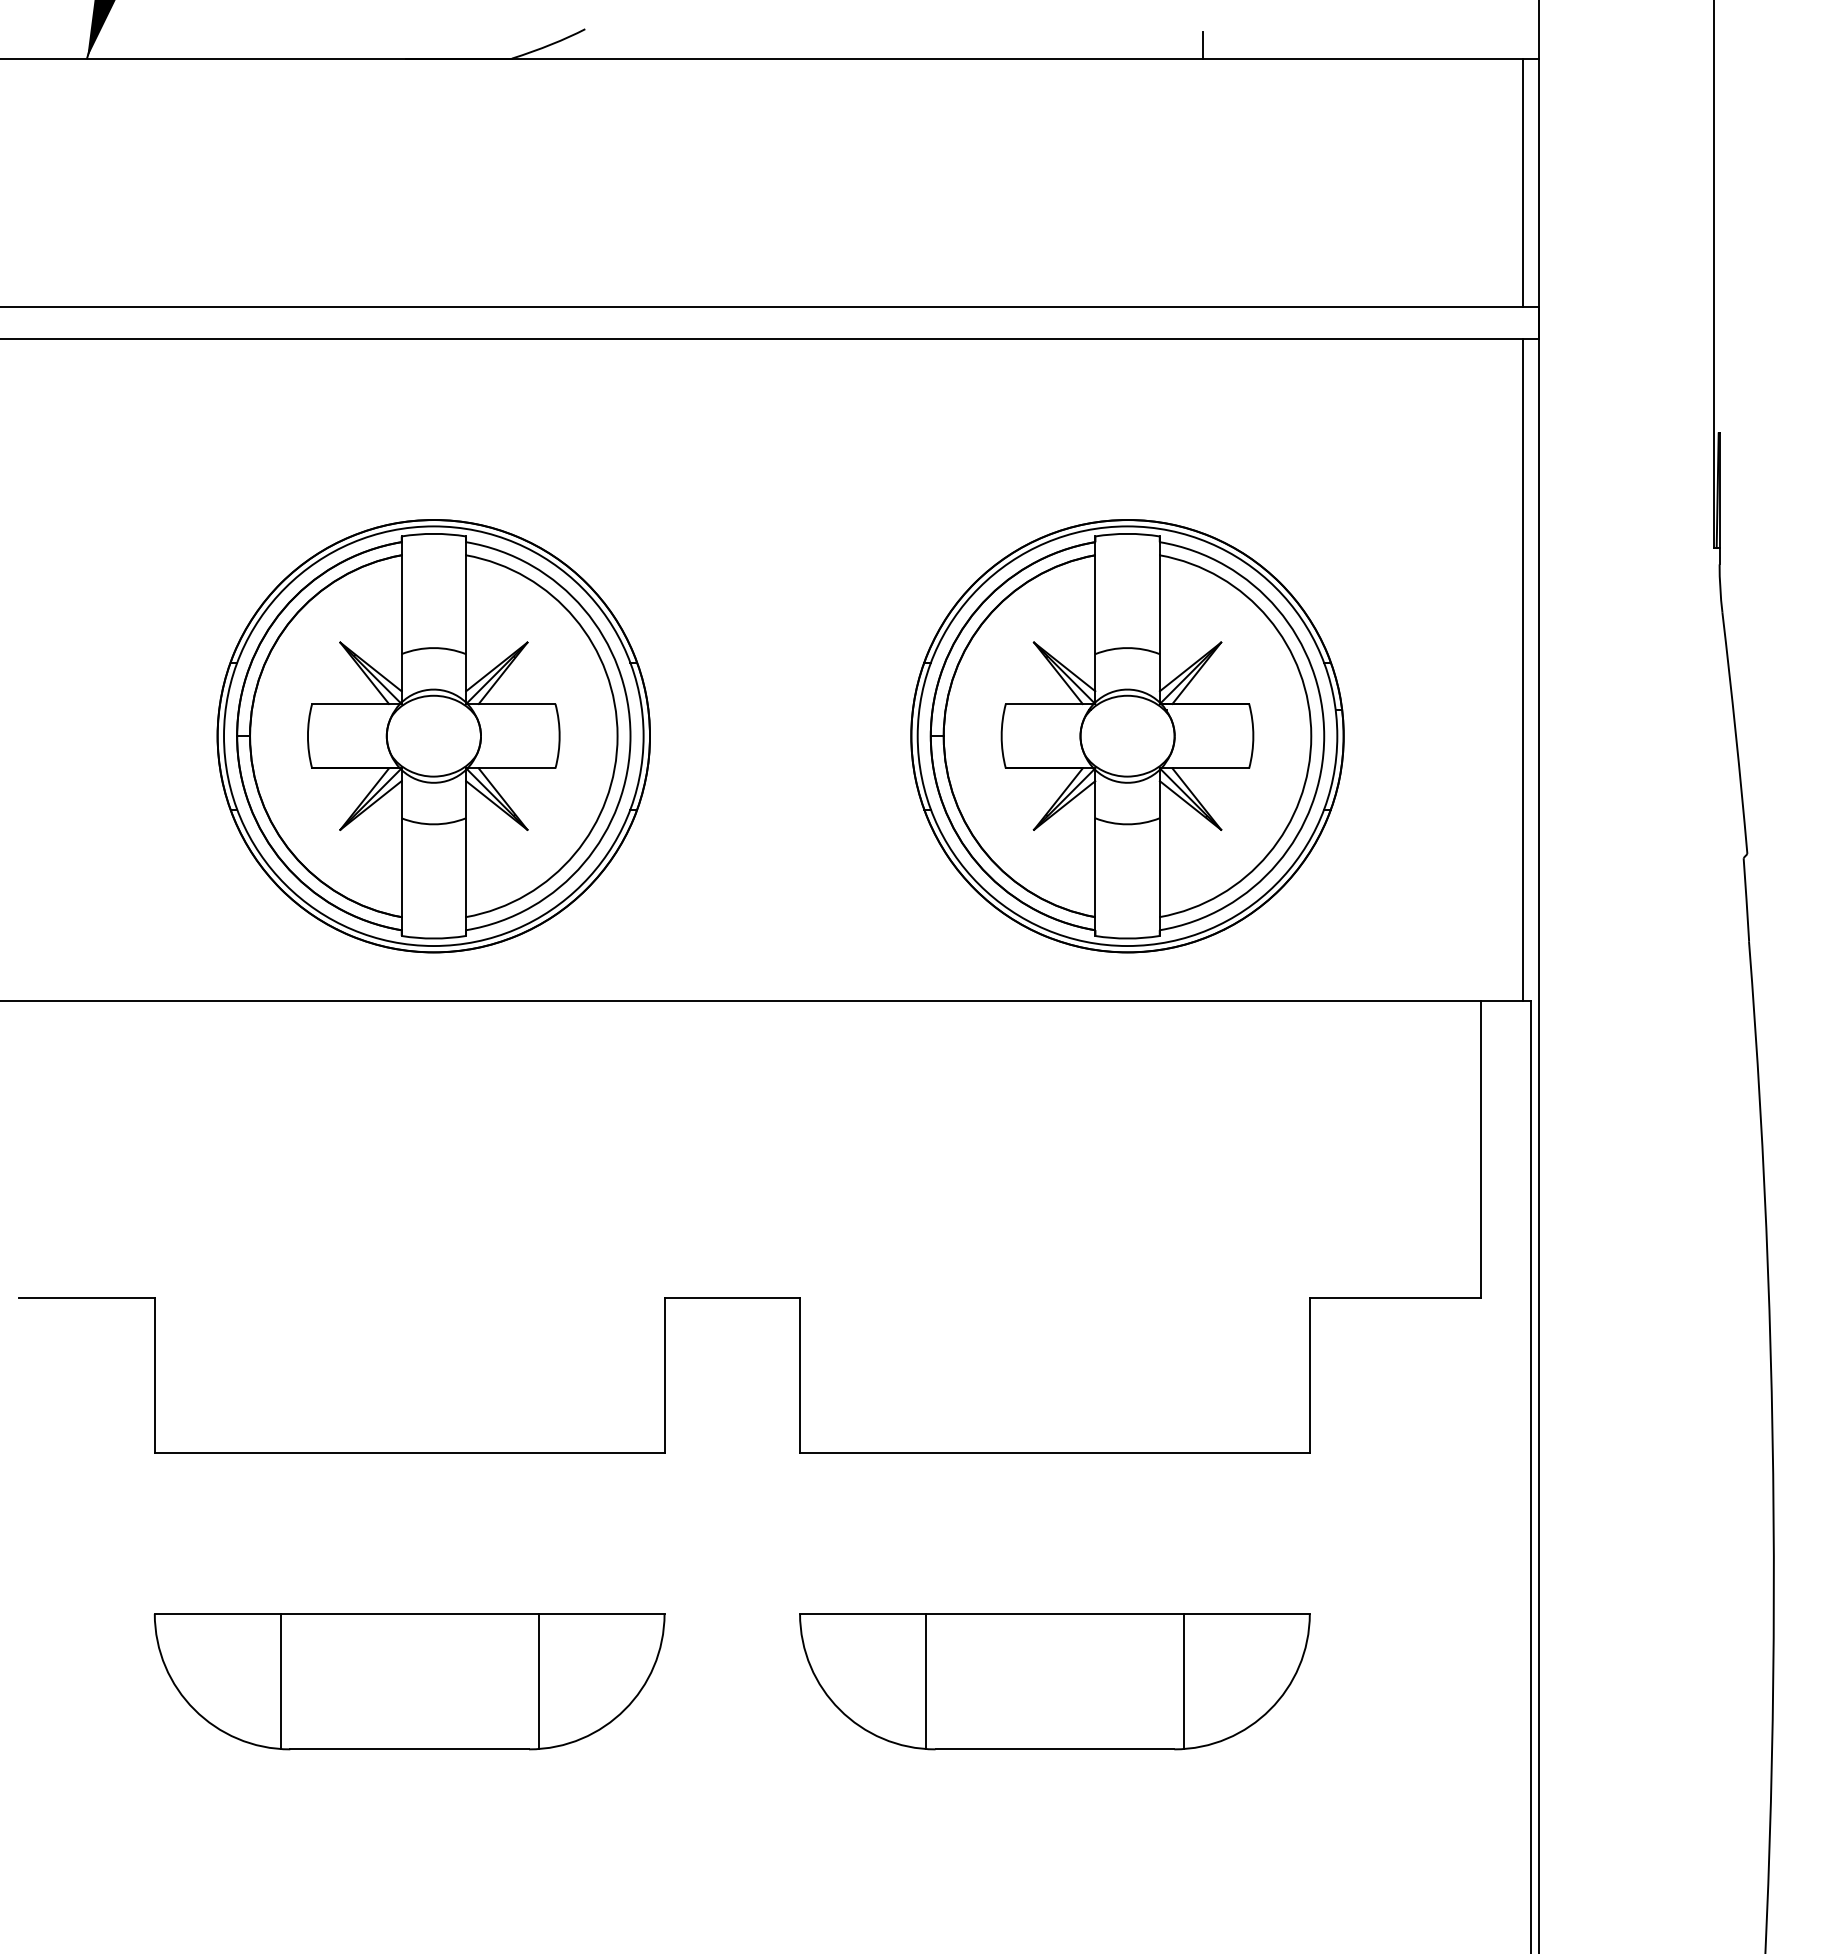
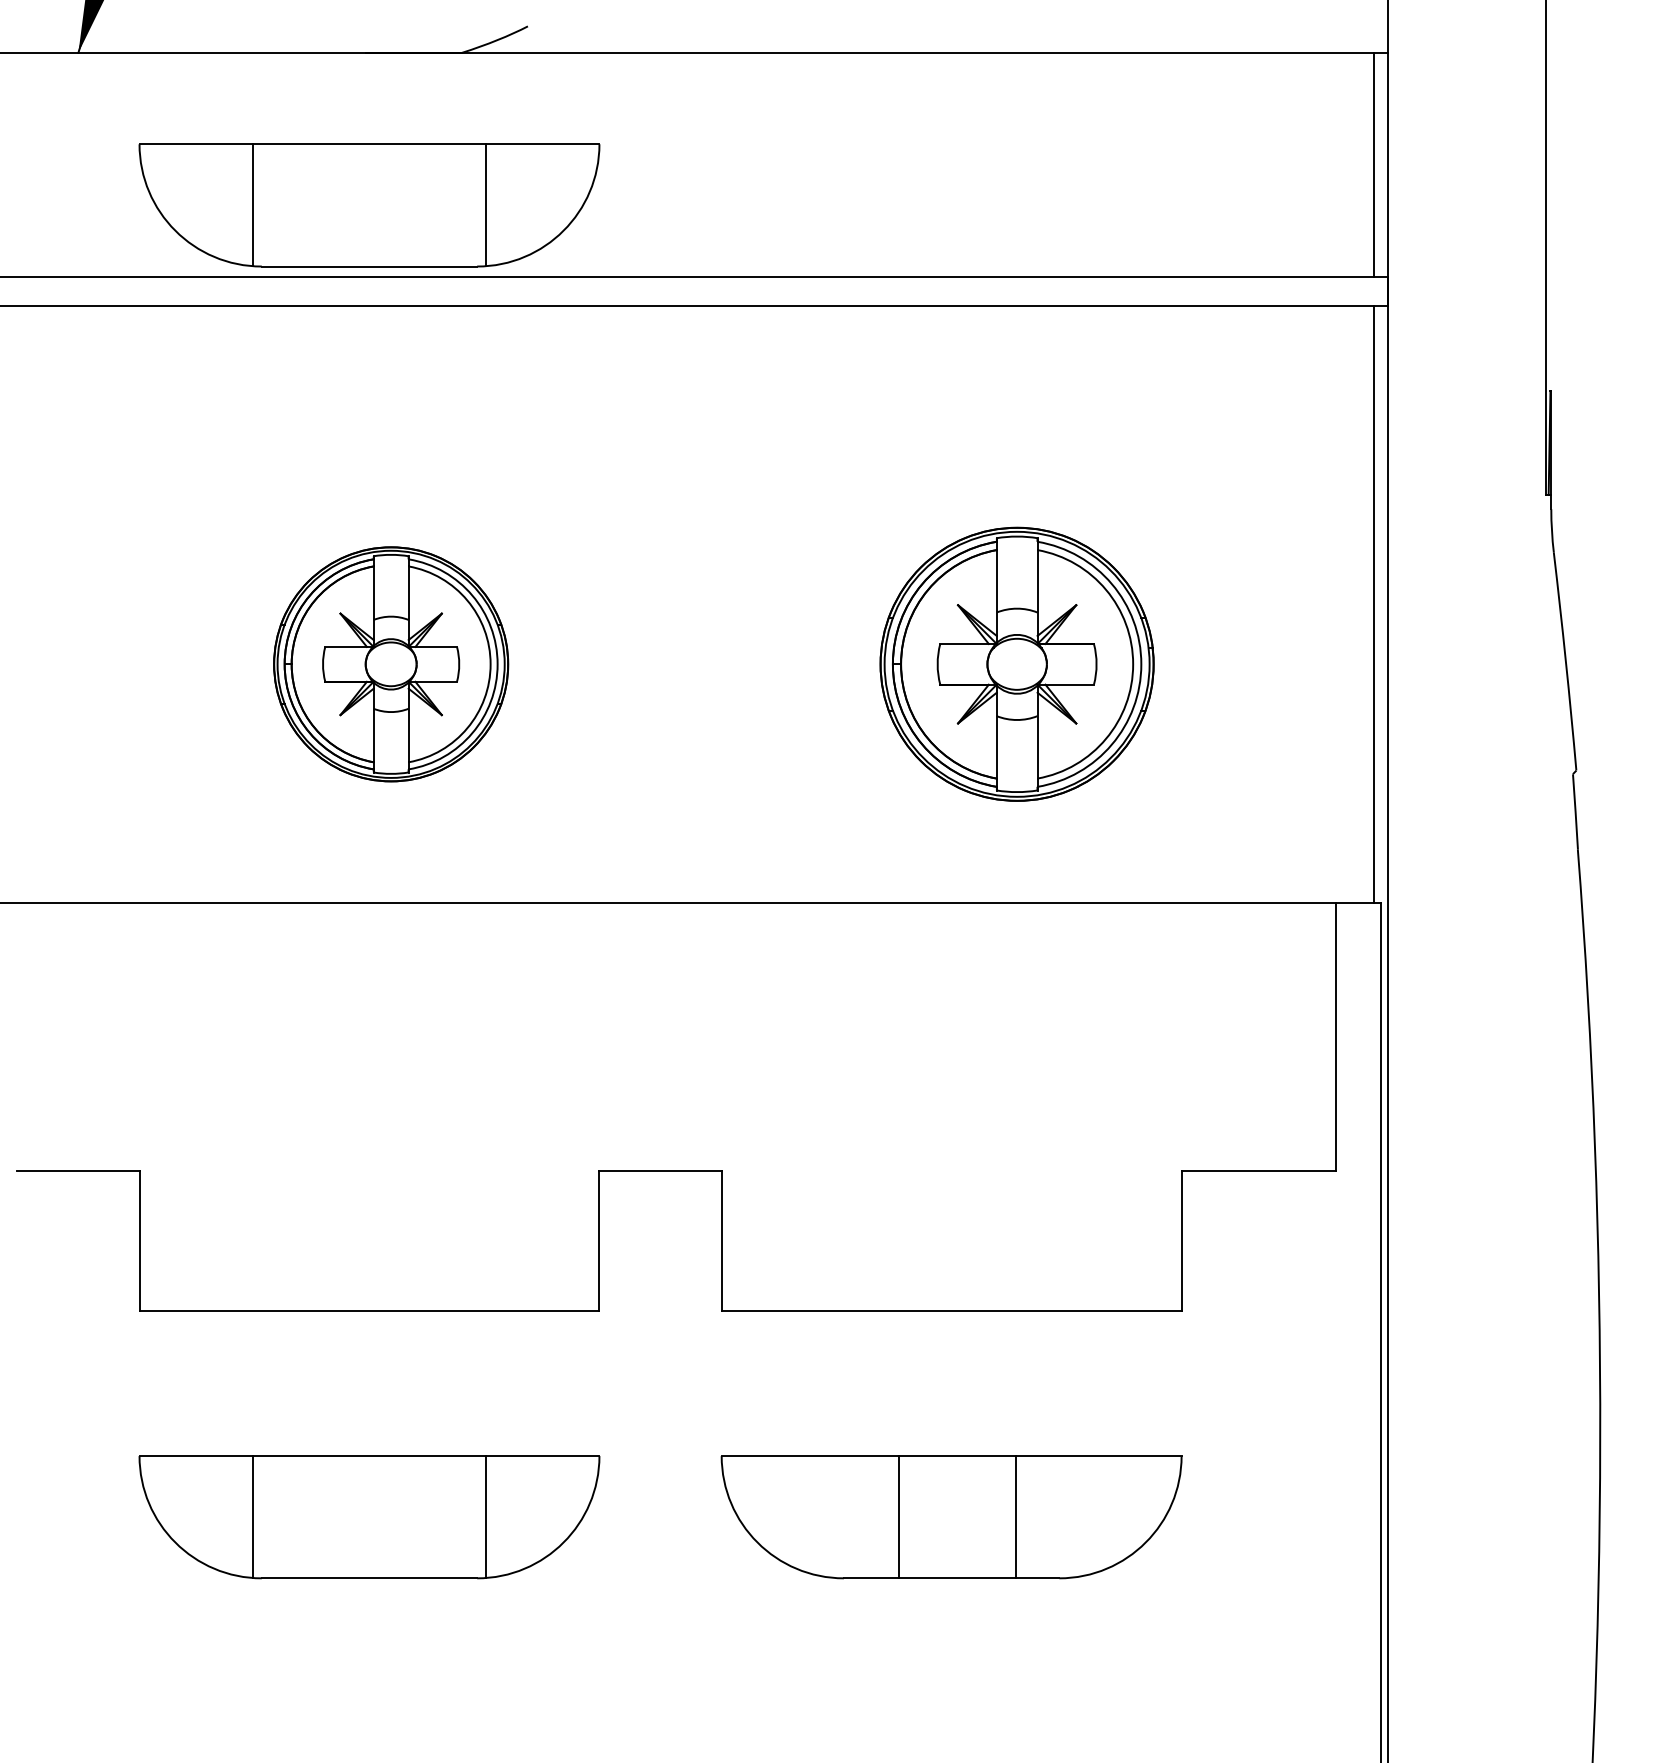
line: (1203, 44) -> (1085, 40), removed
part: (409, 227) -> (369, 205), added
part: (433, 736) -> (390, 664), size x0.6
part: (1127, 736) -> (1017, 664), size x0.7
line: (925, 1681) -> (898, 1517), moved
line: (1183, 1681) -> (1015, 1517), moved

